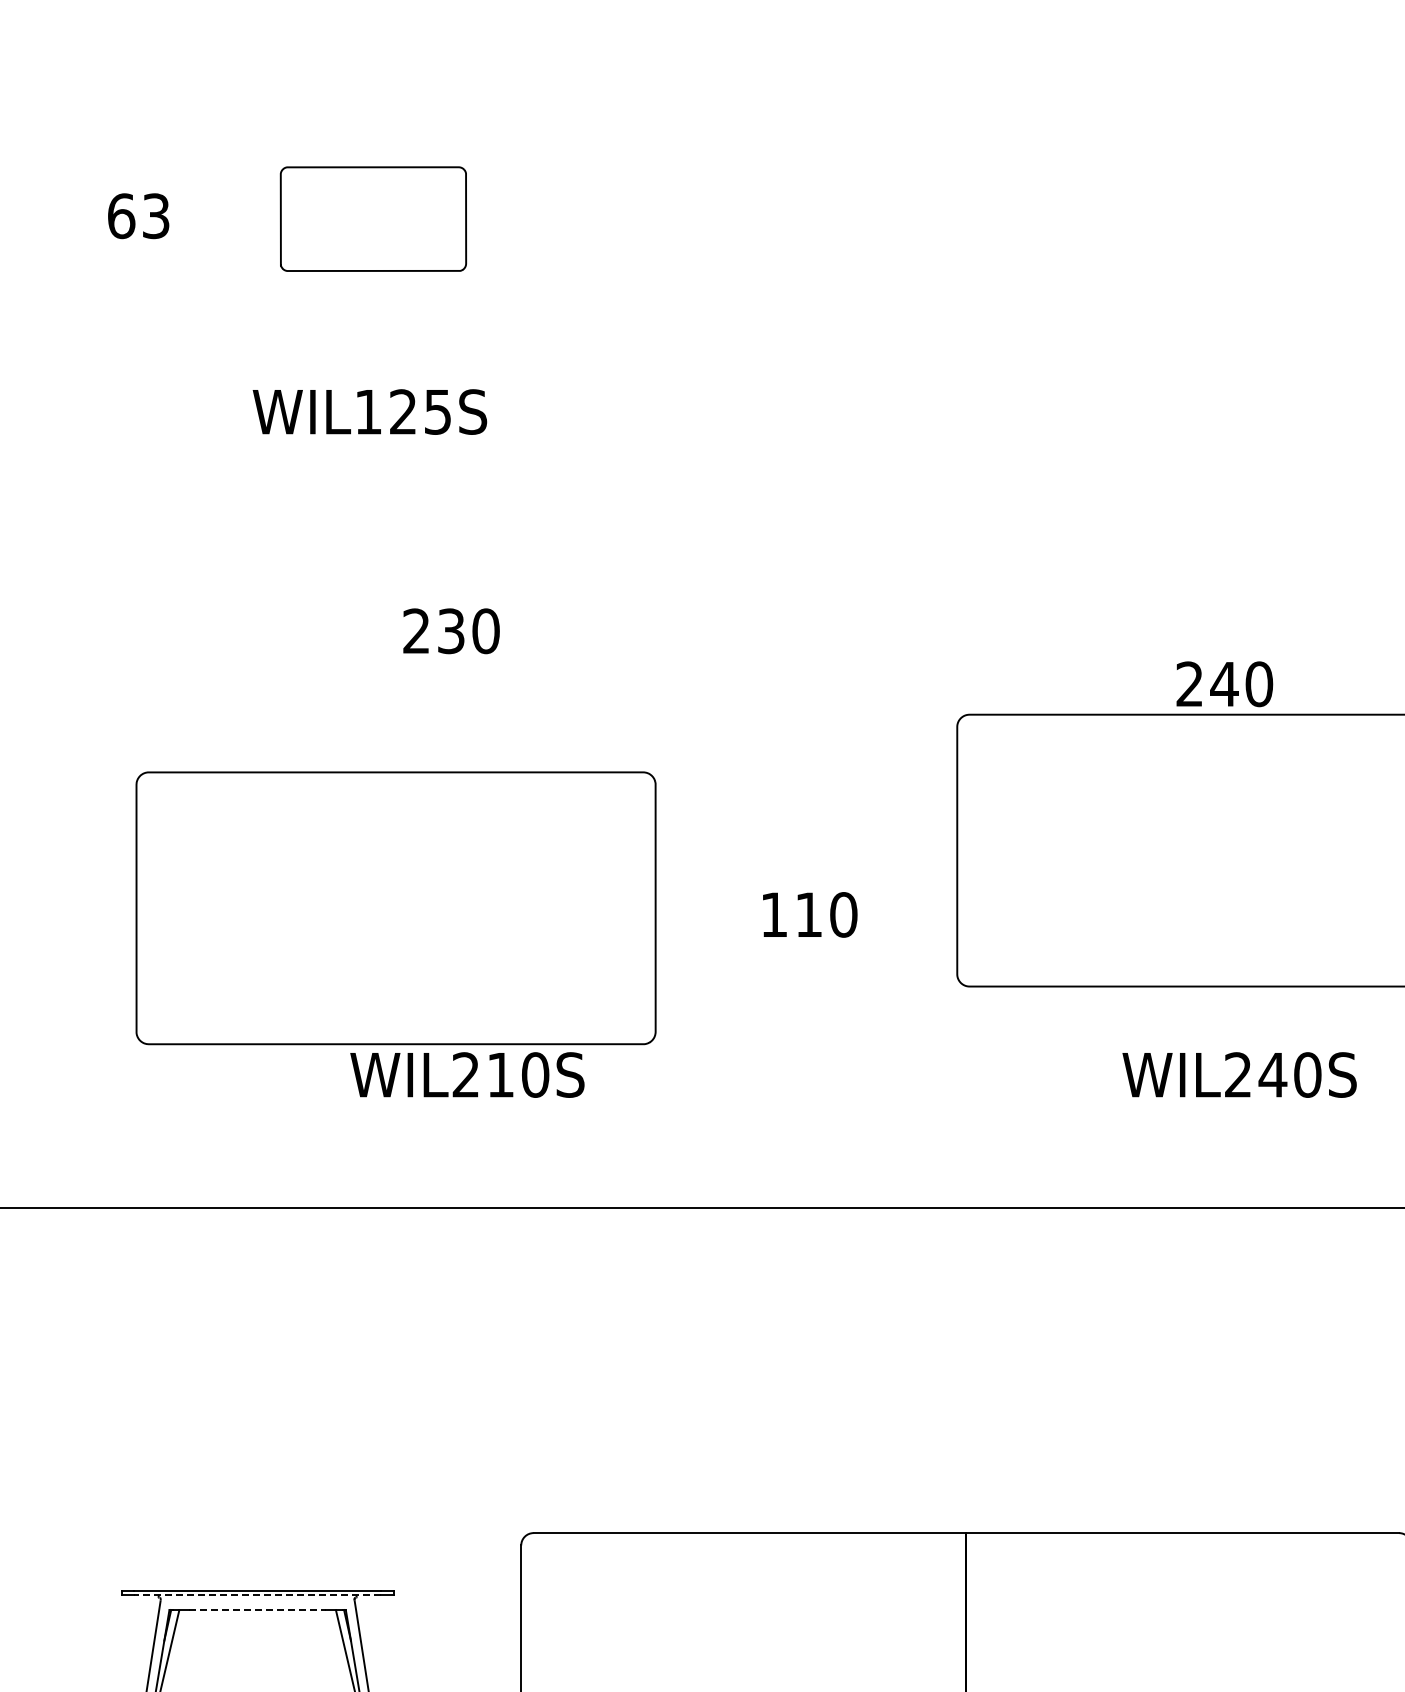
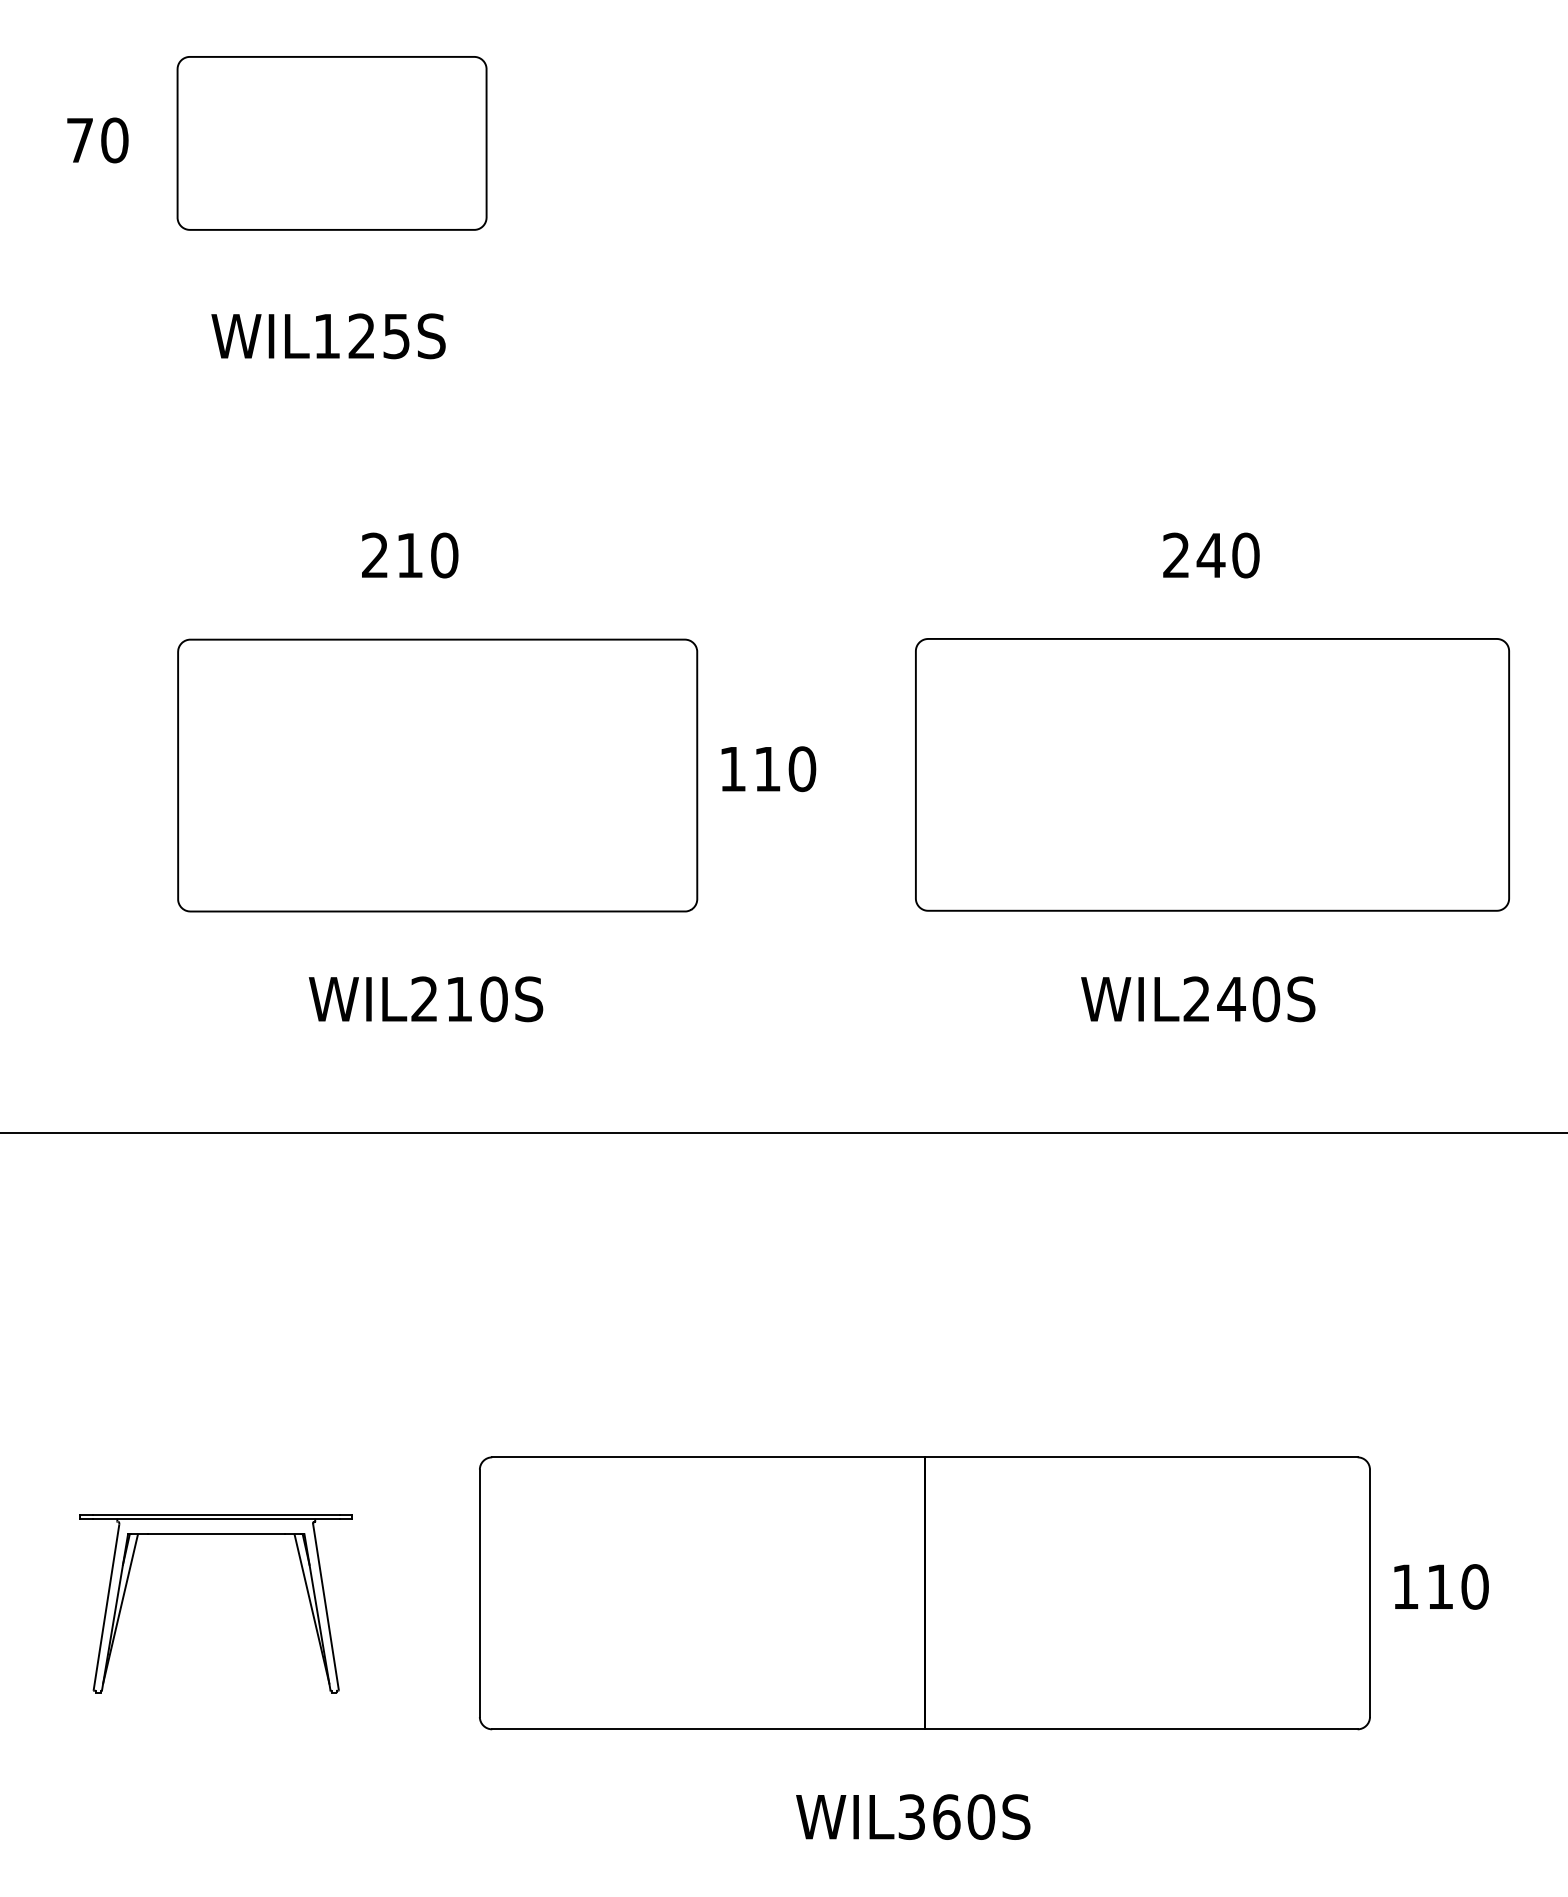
text: (138, 216) -> (97, 140), 63 -> 70
part: (372, 219) -> (331, 143), size x1.67
text: (450, 631) -> (409, 555), 230 -> 210
text: (1224, 684) -> (1211, 555), moved
part: (395, 908) -> (437, 775), moved
text: (809, 915) -> (768, 769), moved
line: (257, 1595) -> (216, 1519), dashed -> solid
line: (257, 1610) -> (216, 1534), dashed -> solid

